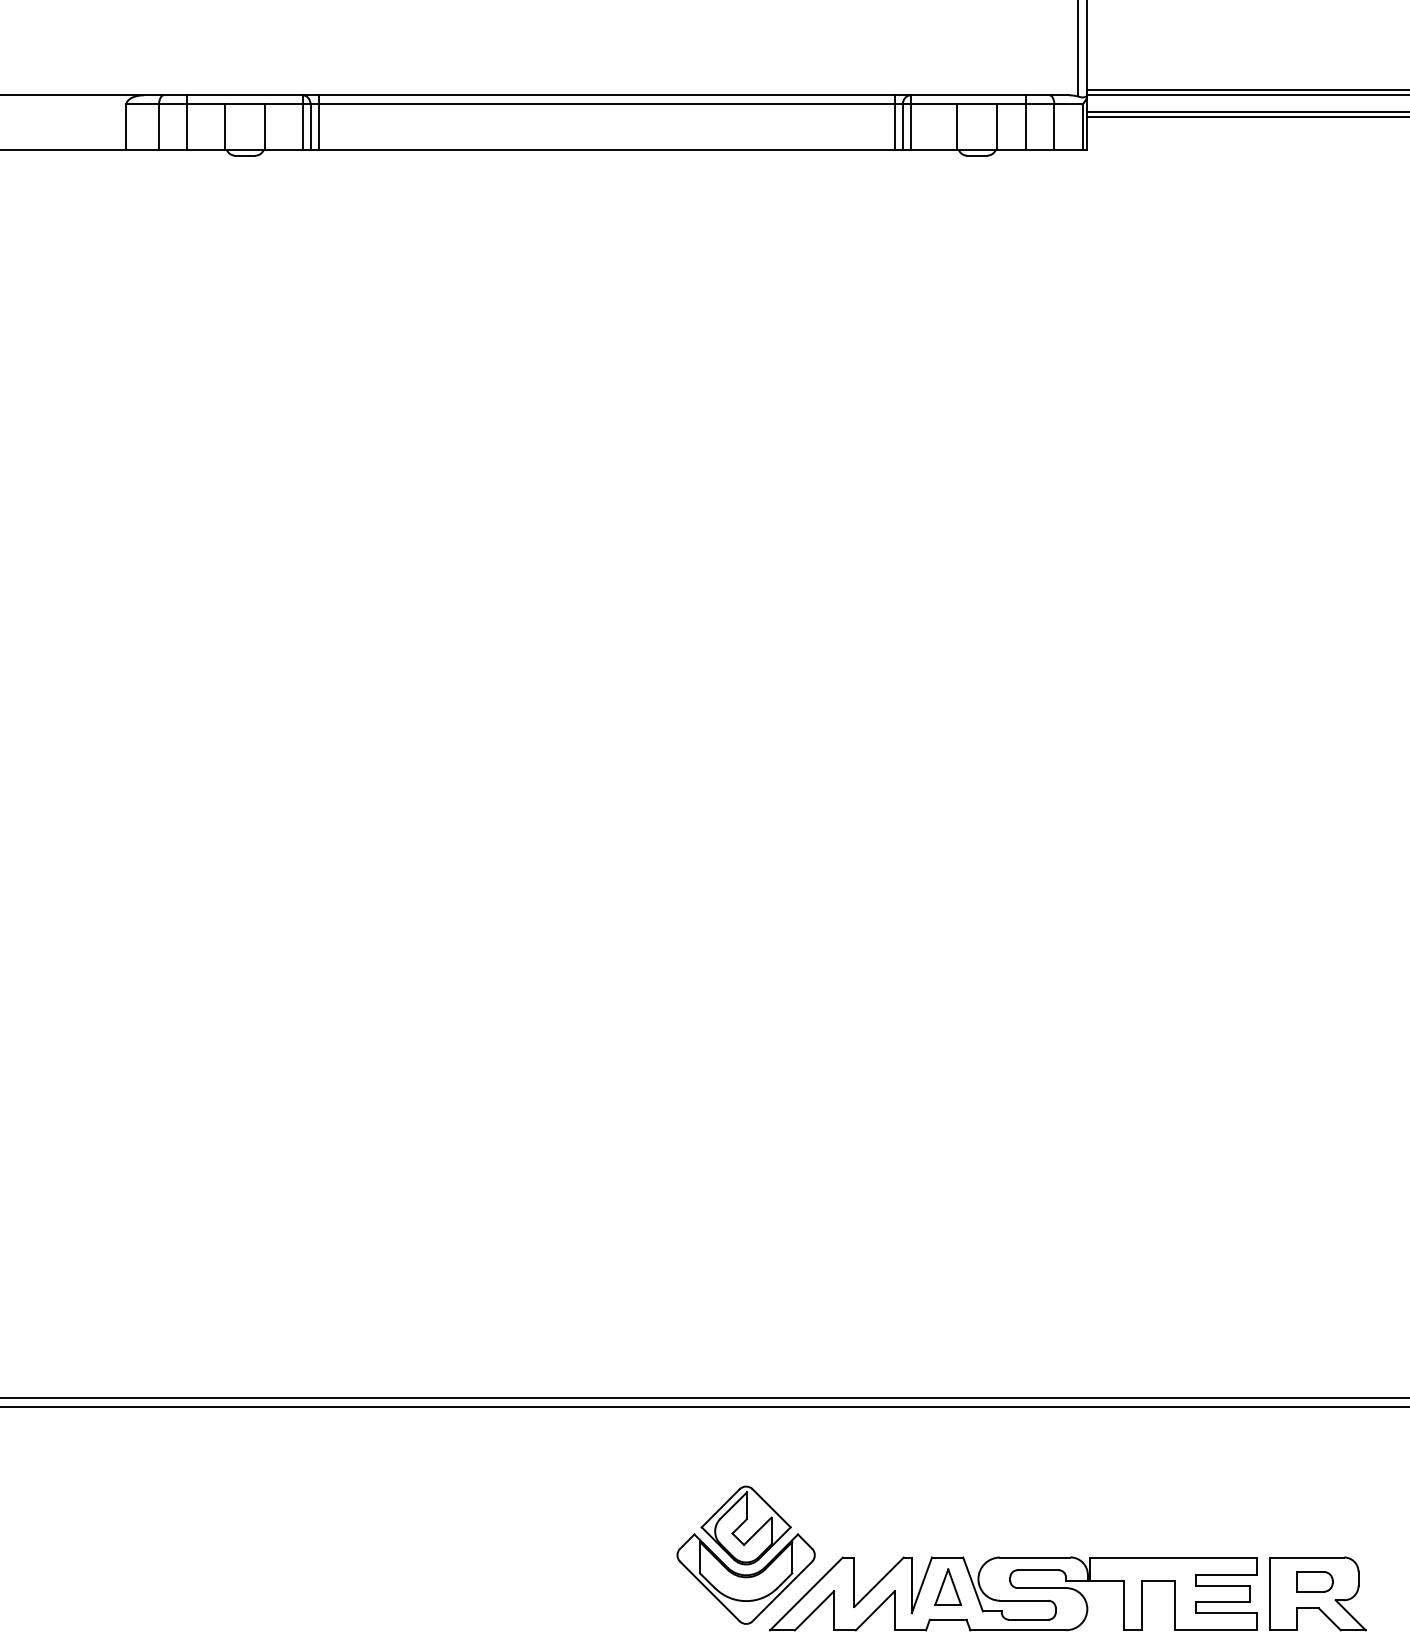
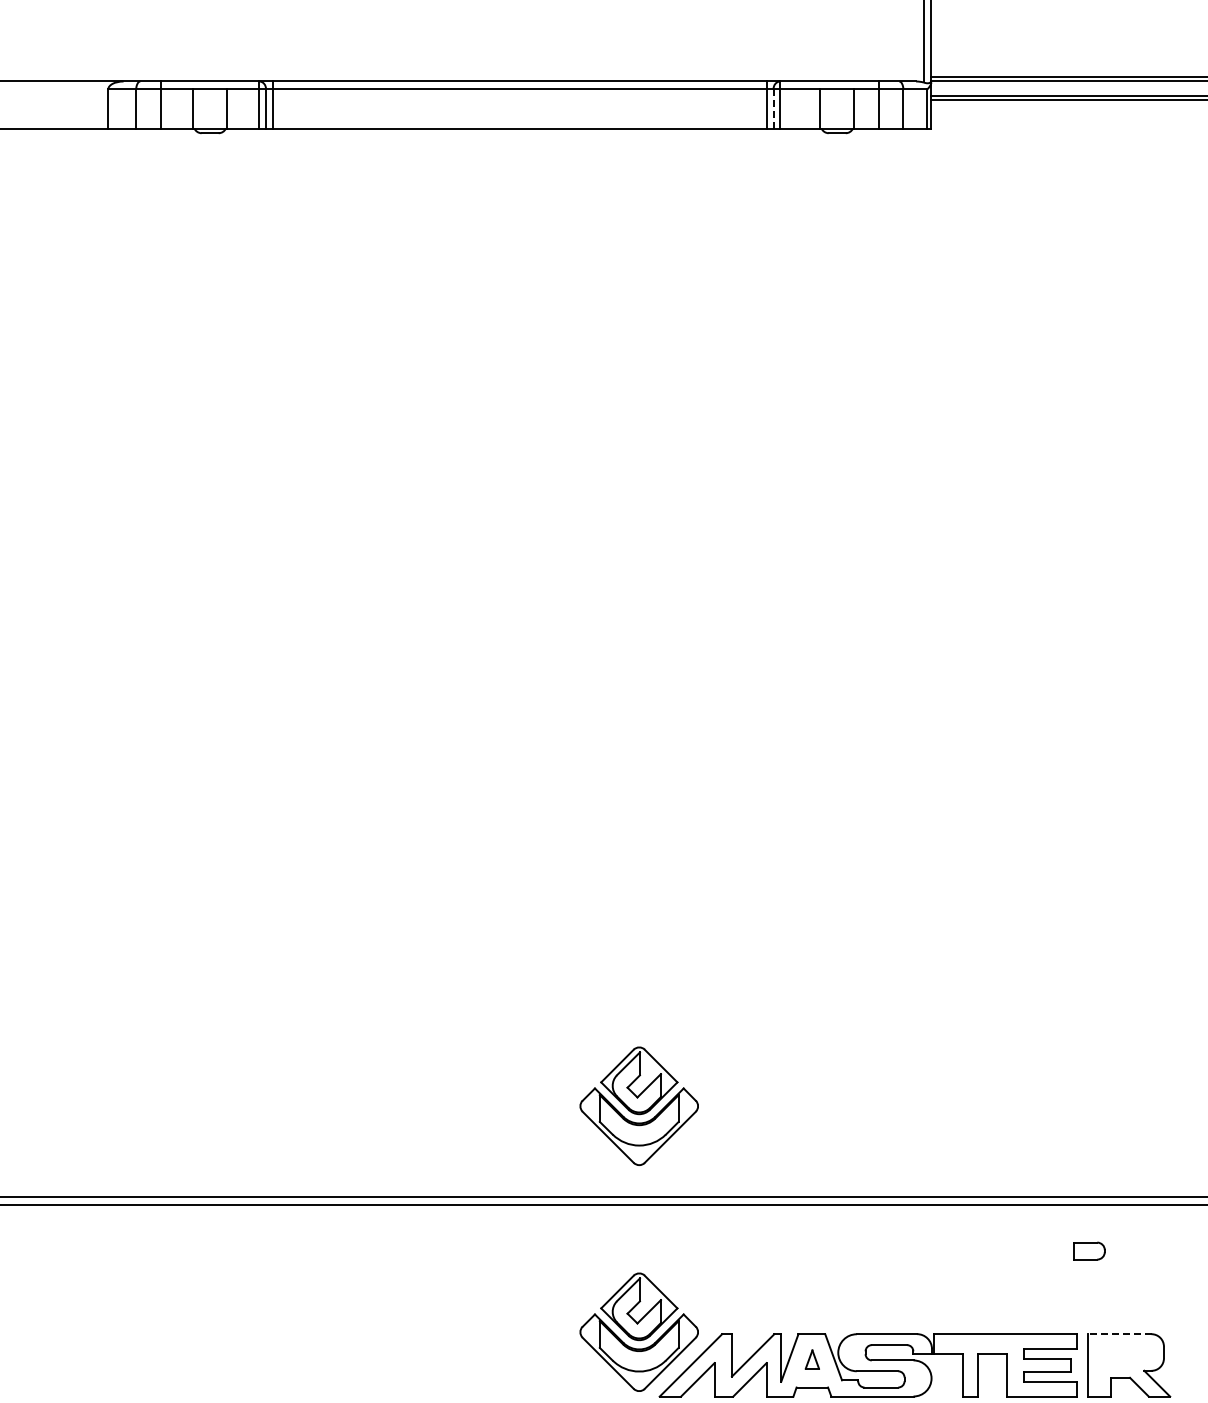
line: (902, 126) -> (773, 108), solid -> dashed
part: (745, 1290) -> (638, 1105), added
line: (1306, 1557) -> (1119, 1334), solid -> dashed
part: (1314, 1581) -> (1089, 1250), moved
part: (948, 1587) -> (812, 1359), size x0.6

